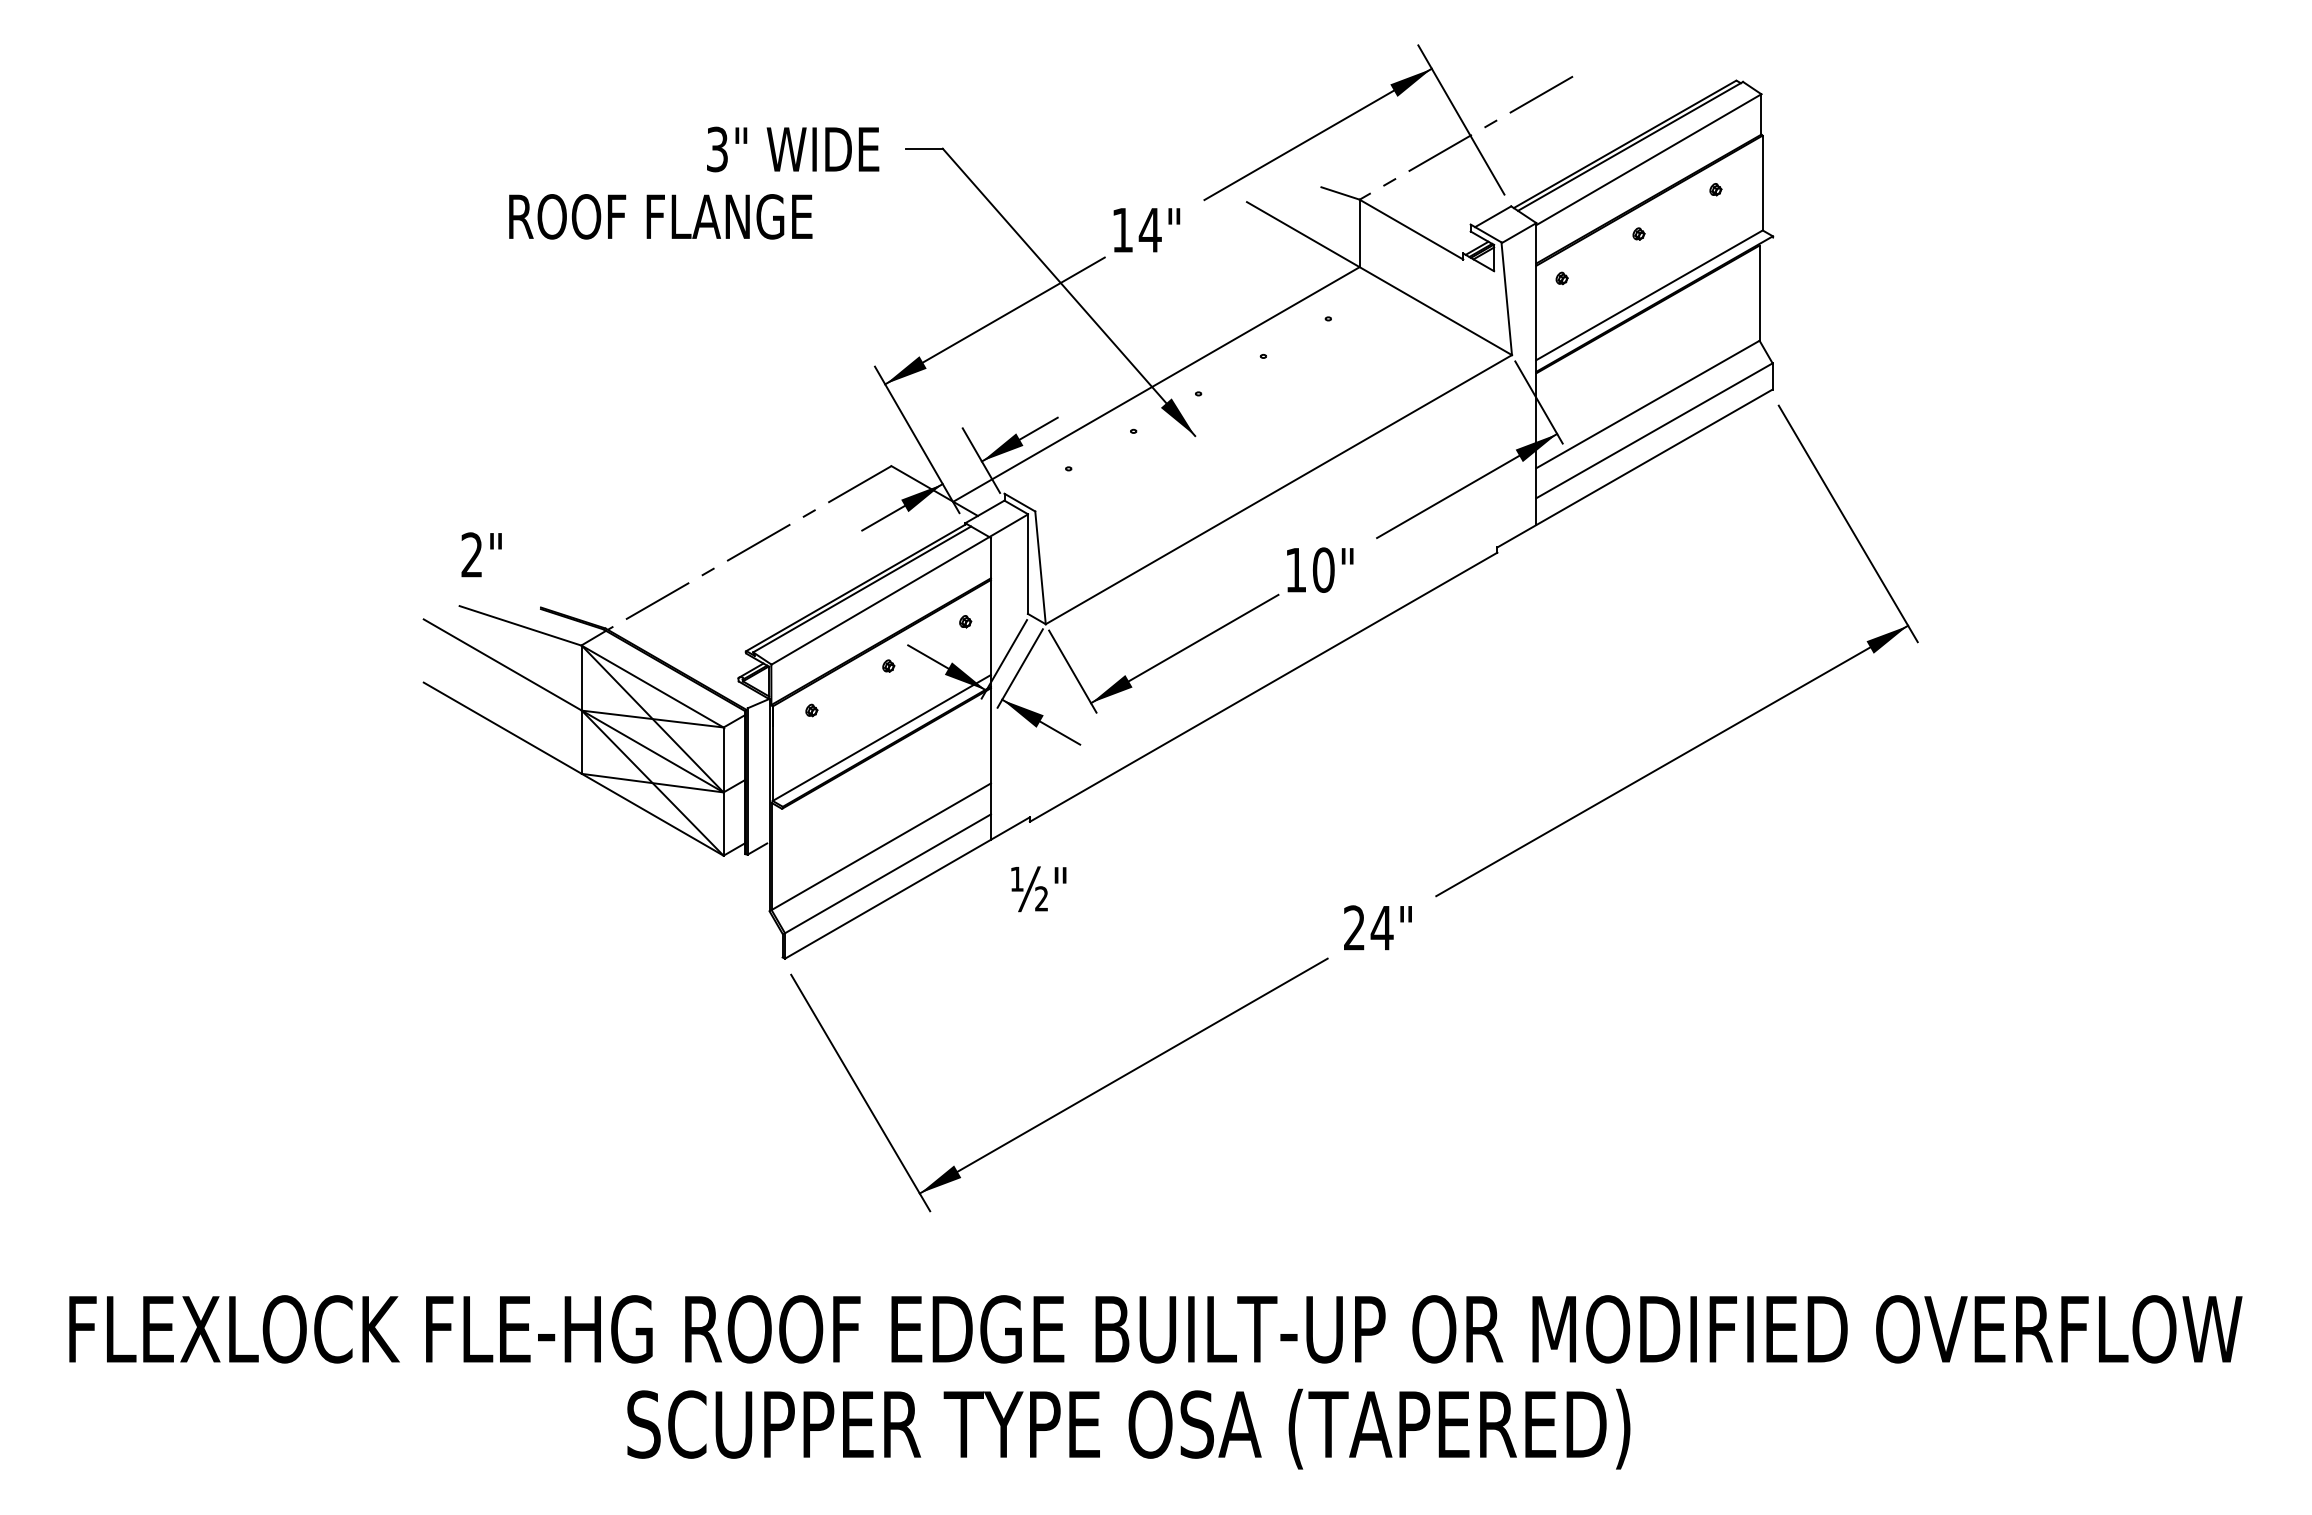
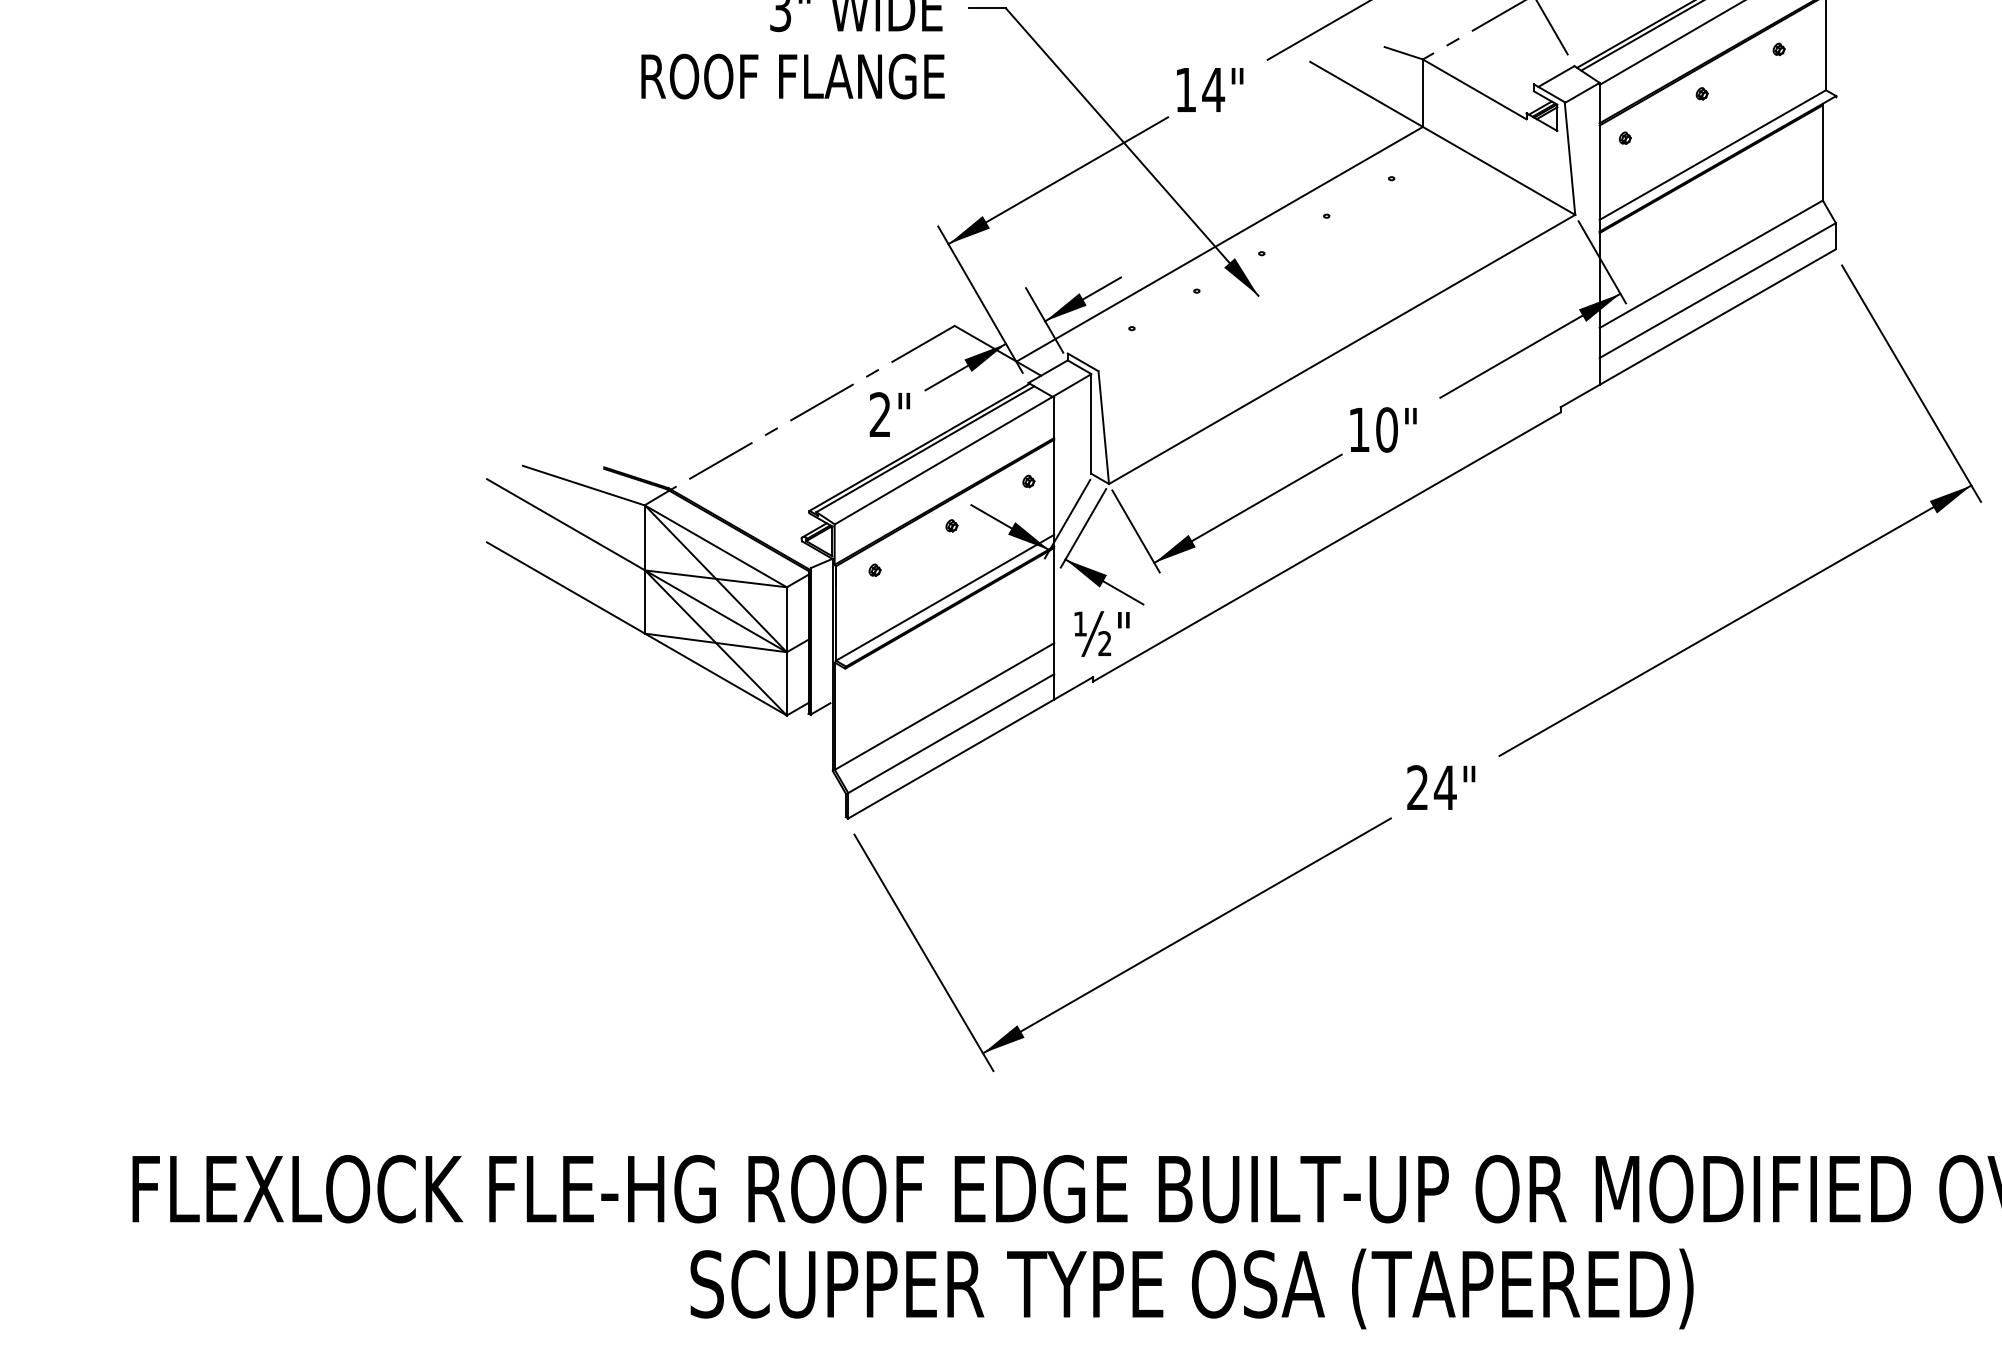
text: (660, 216) -> (792, 76), moved
text: (481, 554) -> (889, 414), moved
text: (1038, 889) -> (1101, 634), moved

